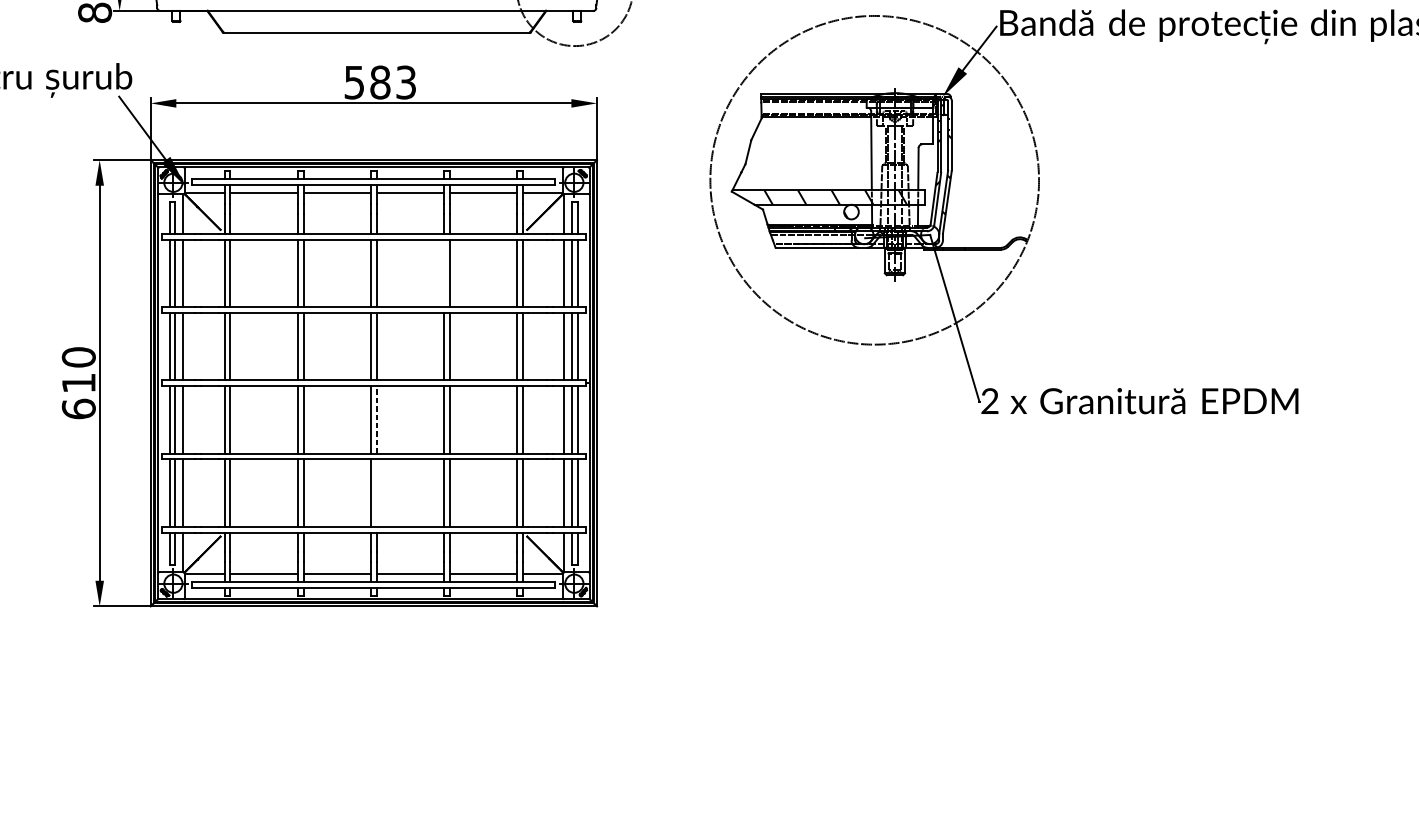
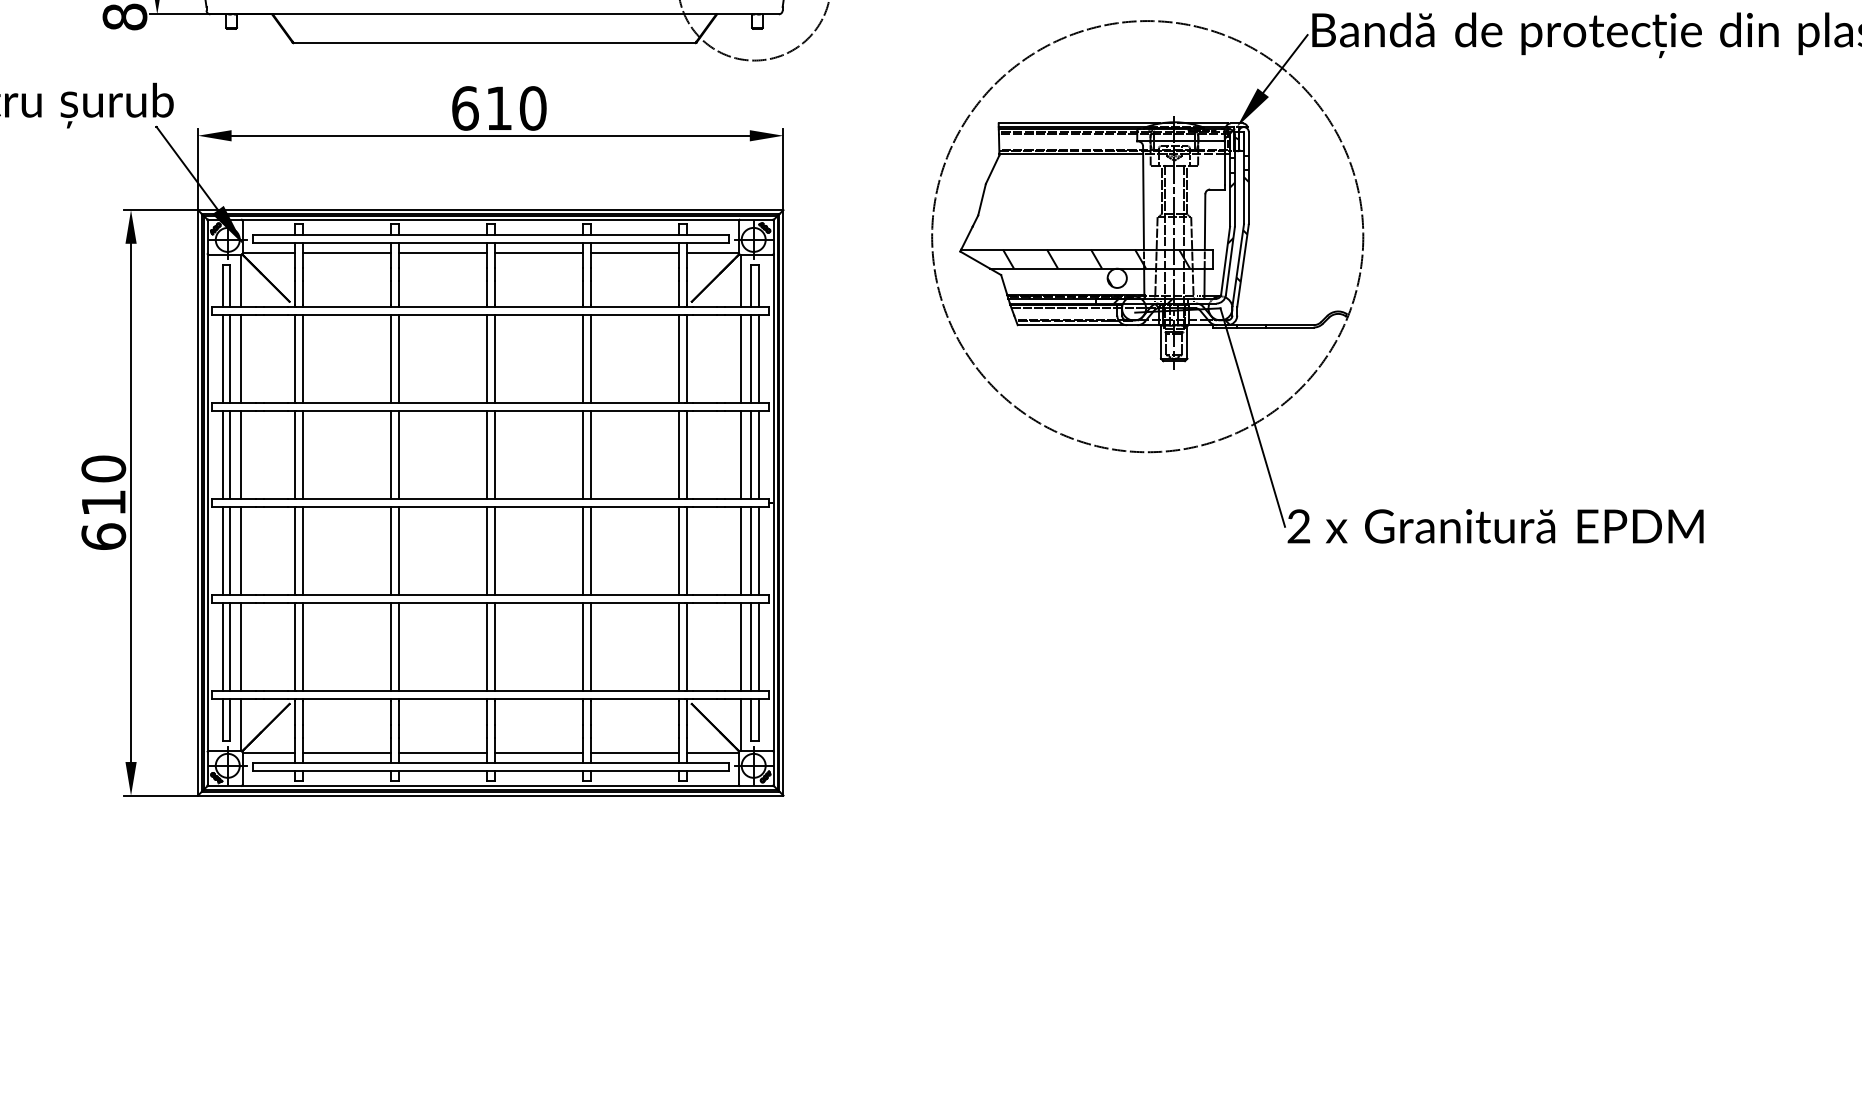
text: (380, 82) -> (499, 108), 583 -> 610
line: (443, 273) -> (582, 358), added
line: (376, 419) -> (494, 550), dashed -> solid
line: (376, 492) -> (494, 646), added

